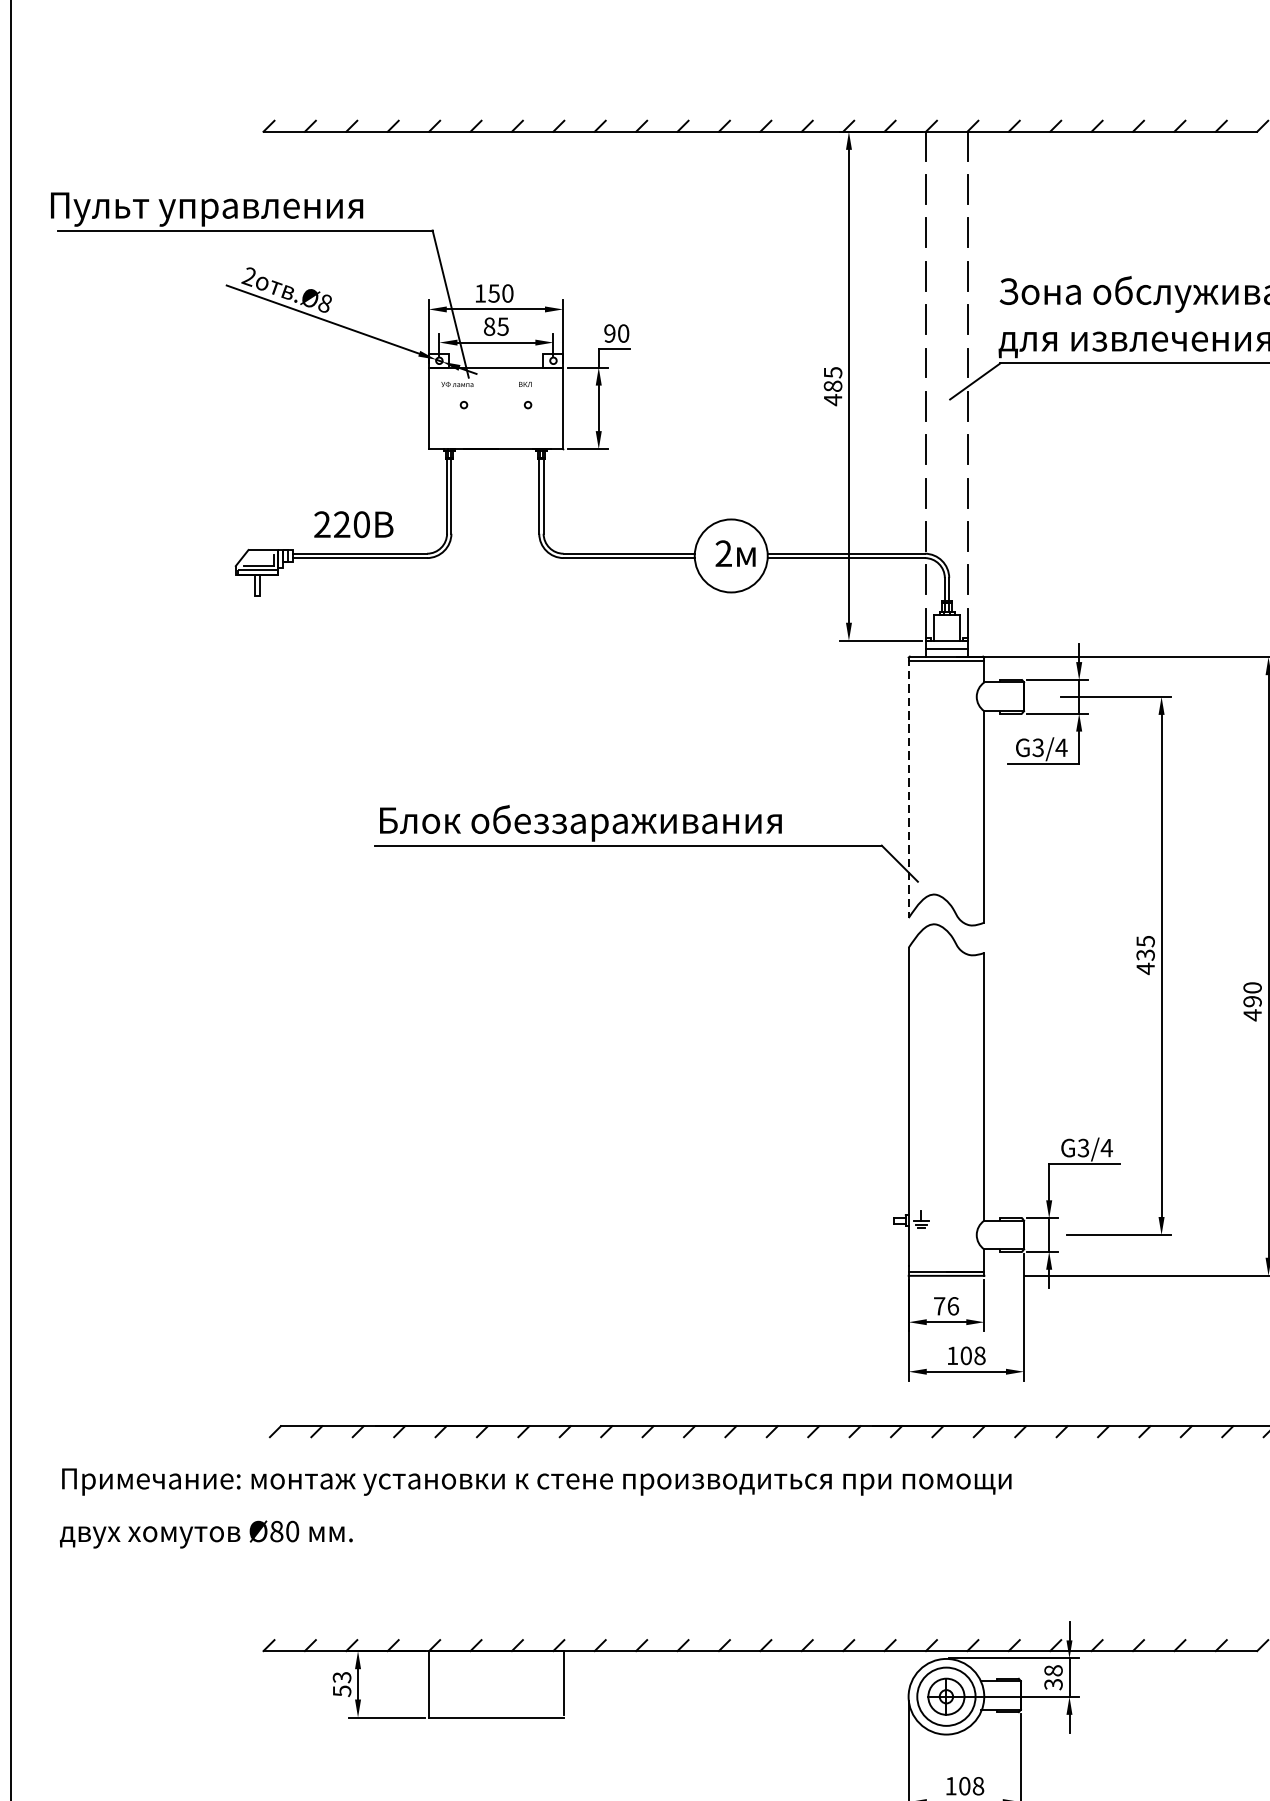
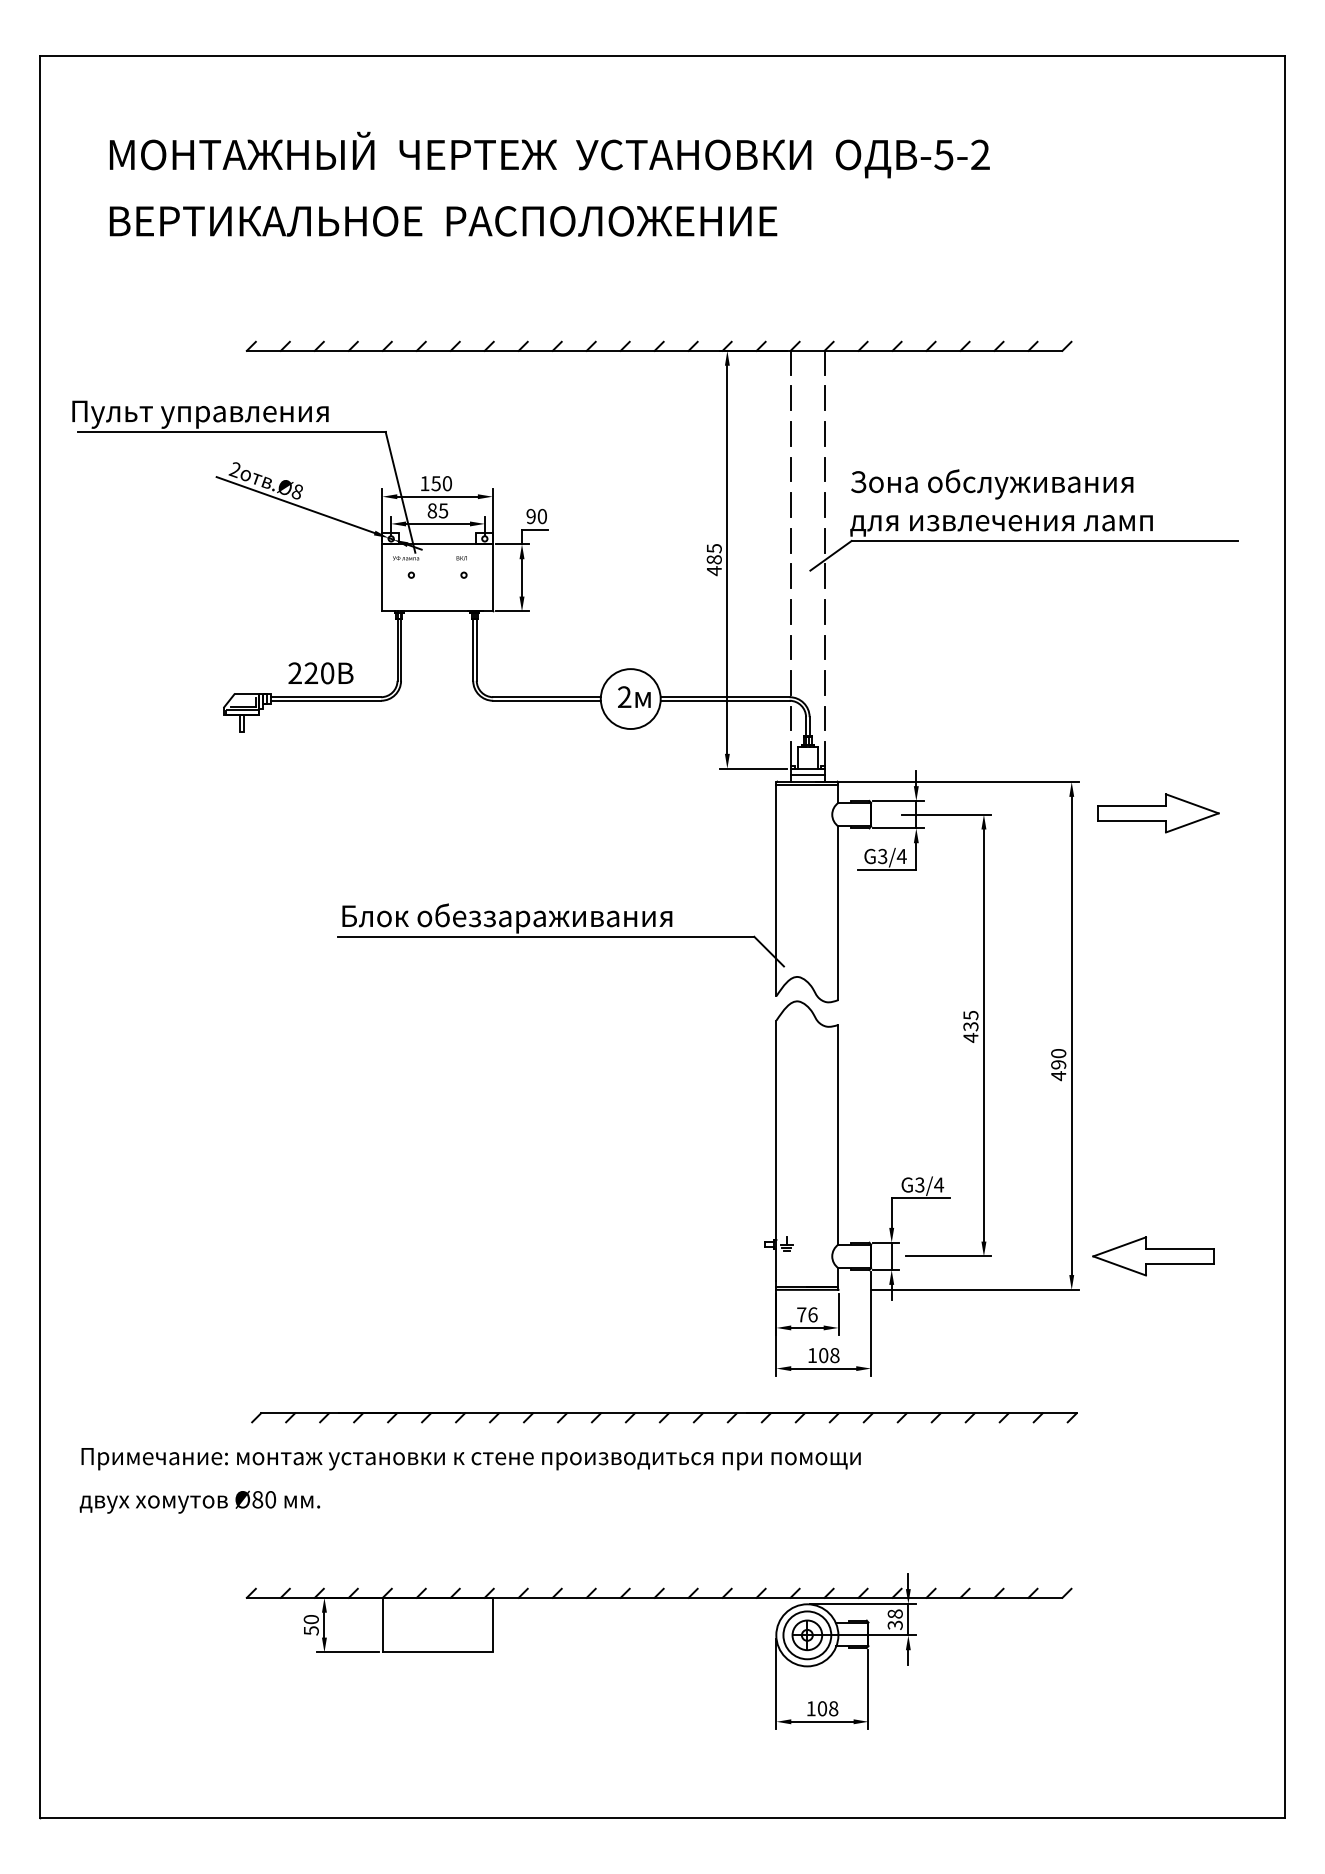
line: (908, 788) -> (776, 889), dashed -> solid
text: (342, 1677) -> (311, 1619), 53 -> 50

